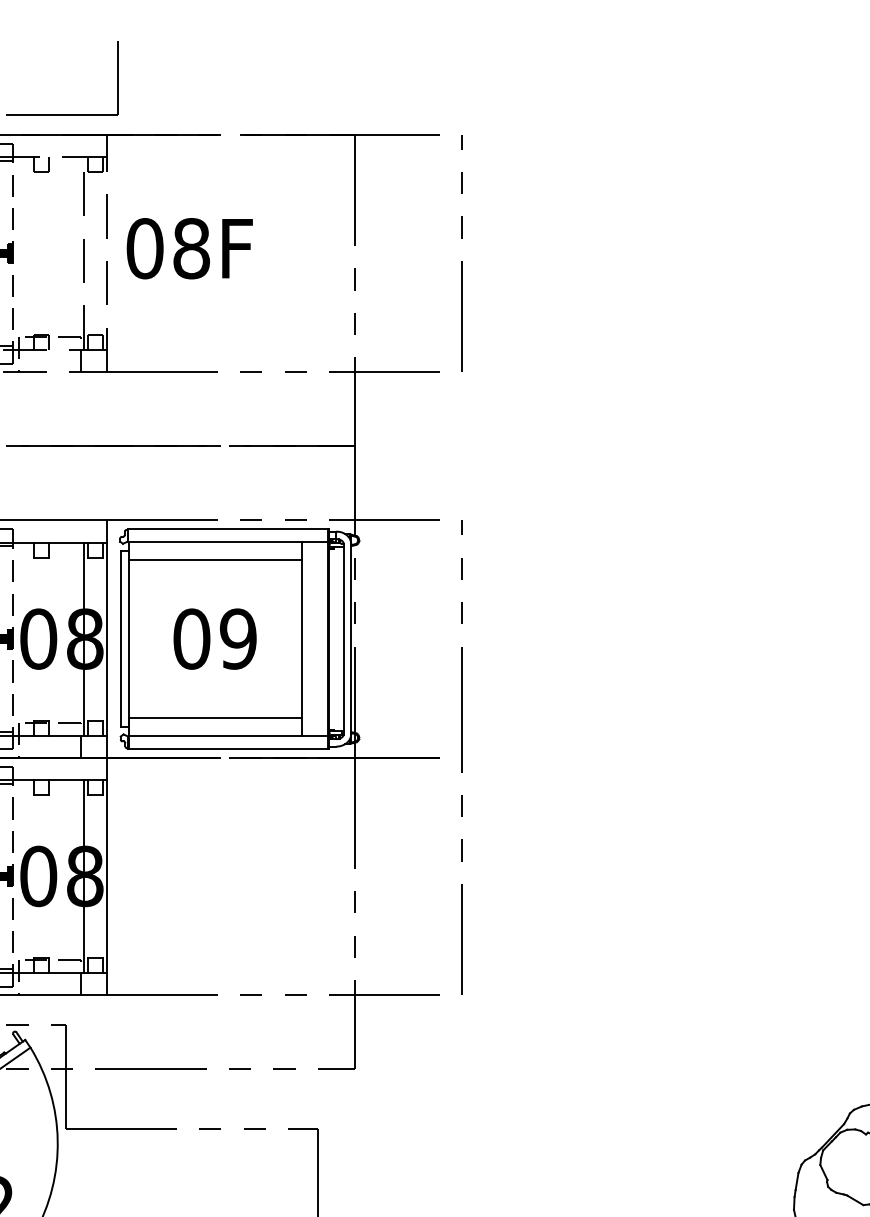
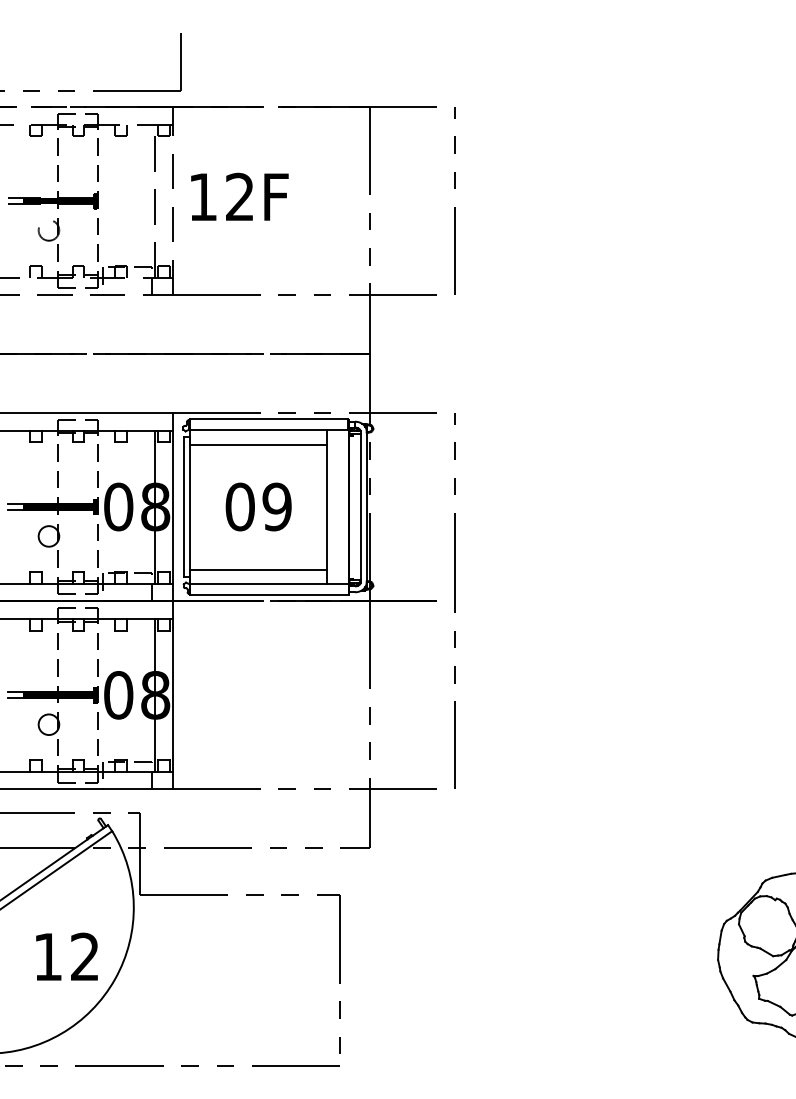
text: (168, 247) -> (221, 196), 08F -> 12F

